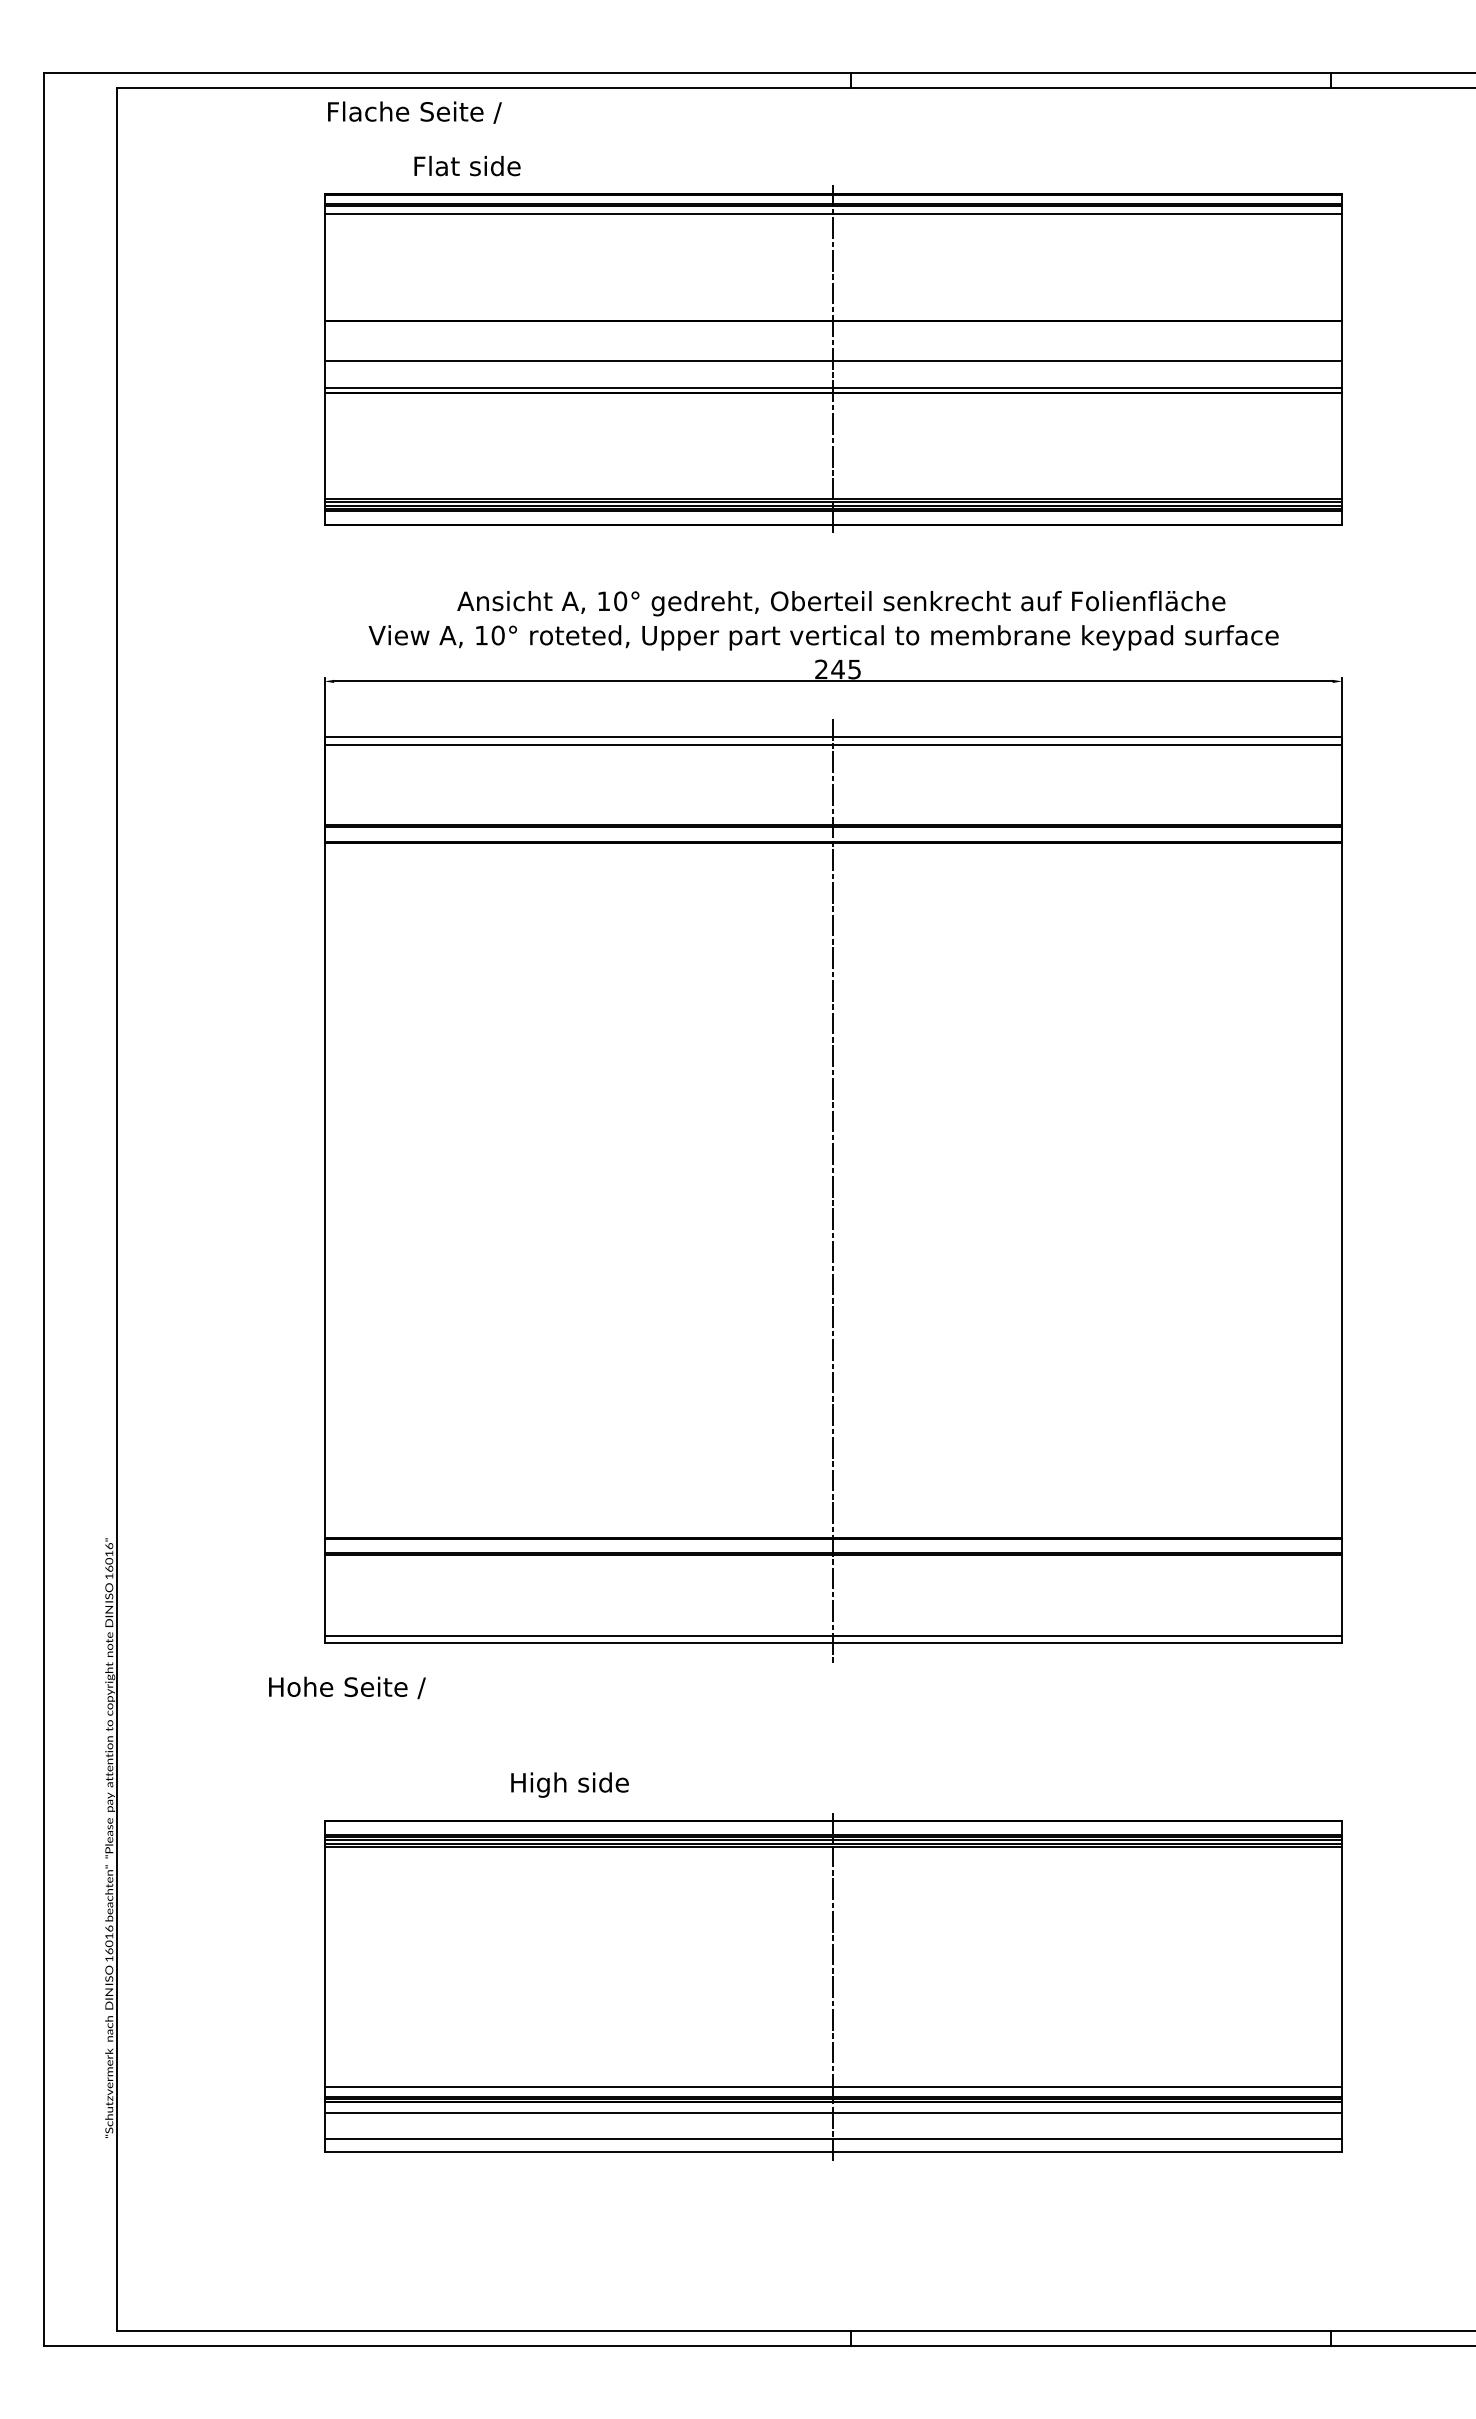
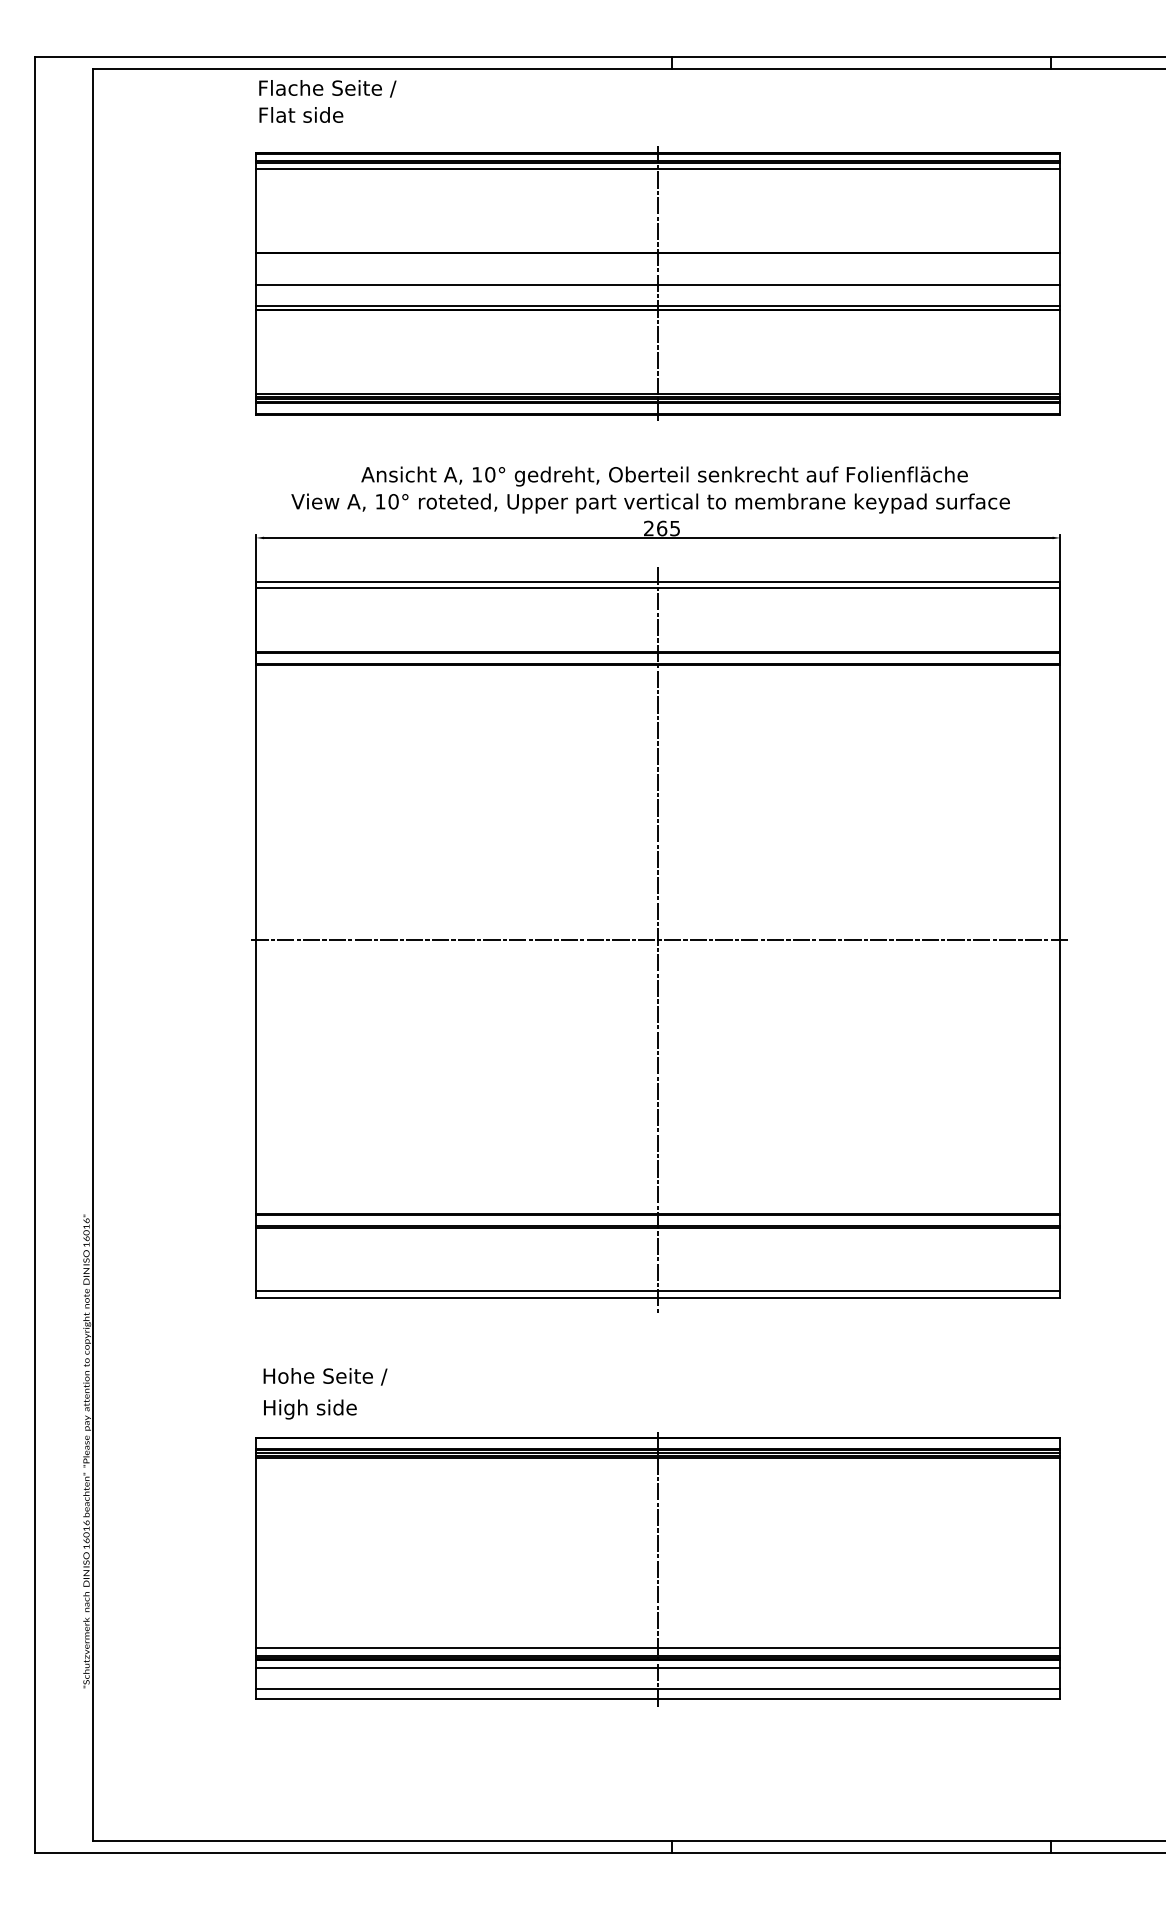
text: (467, 165) -> (301, 114), moved
text: (837, 669) -> (661, 528), 245 -> 265
line: (832, 1189) -> (657, 939), added
text: (347, 1687) -> (325, 1376), moved
text: (570, 1785) -> (310, 1409), moved

